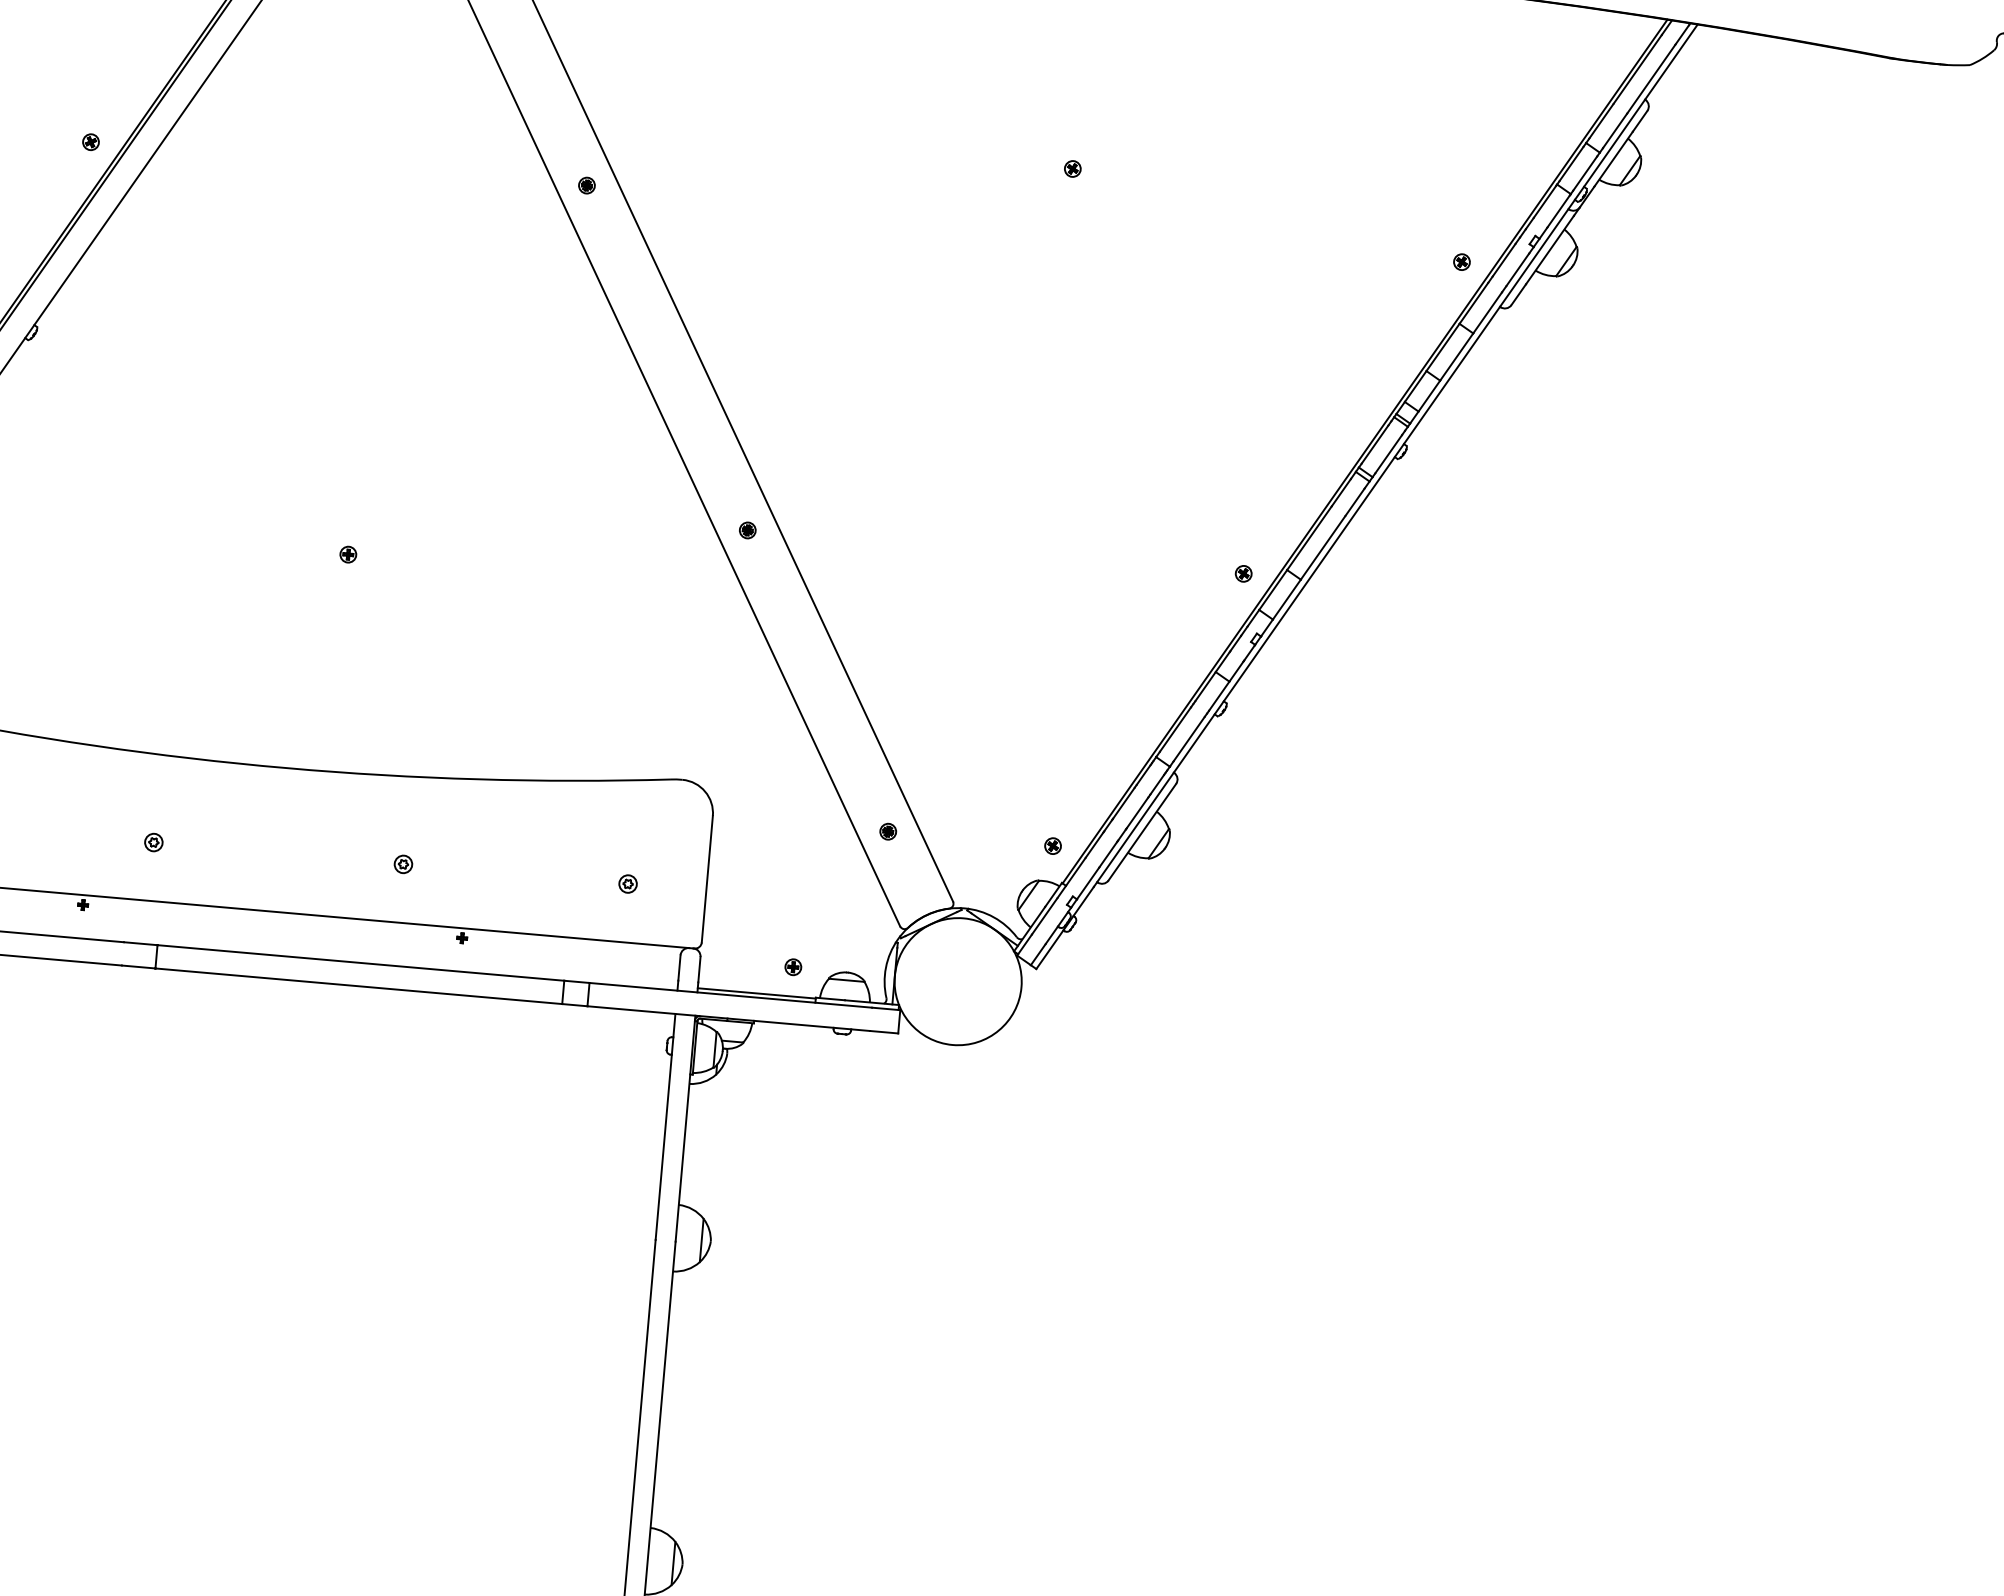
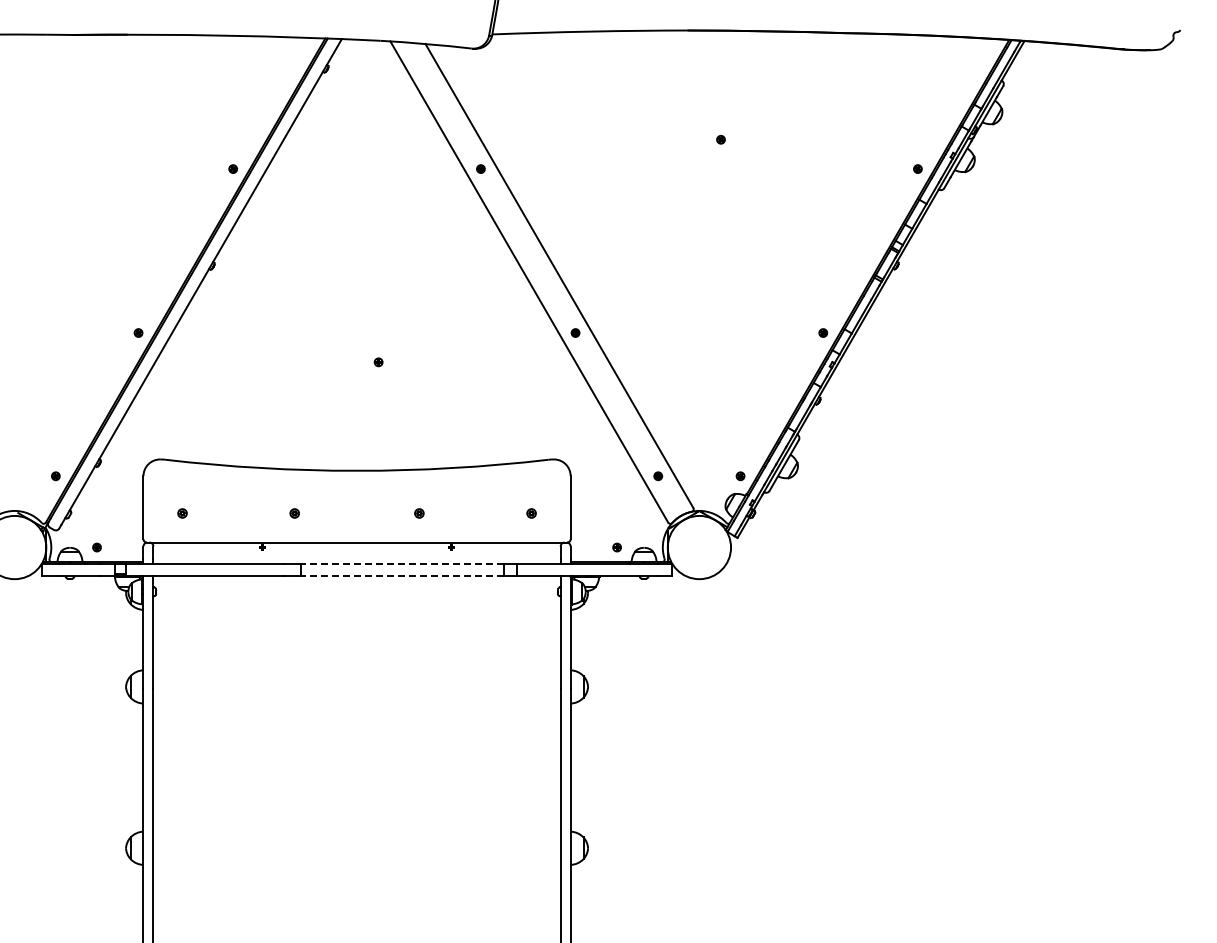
line: (360, 963) -> (402, 564), solid -> dashed
line: (358, 985) -> (402, 575), solid -> dashed

